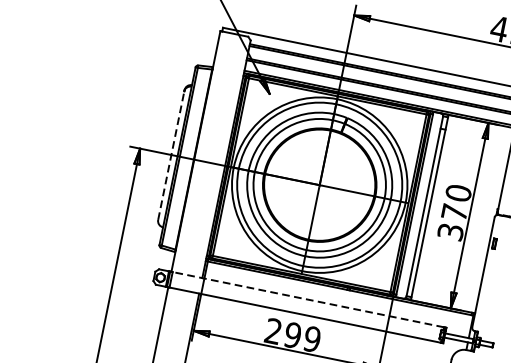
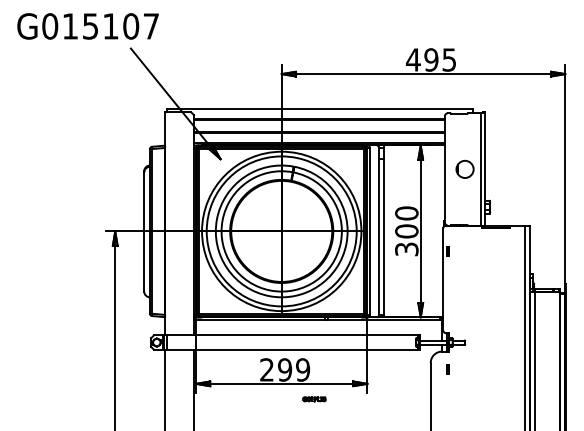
line: (171, 155) -> (144, 231), dashed -> solid
text: (454, 212) -> (406, 231), 370 -> 300
line: (308, 299) -> (292, 335), dashed -> solid

